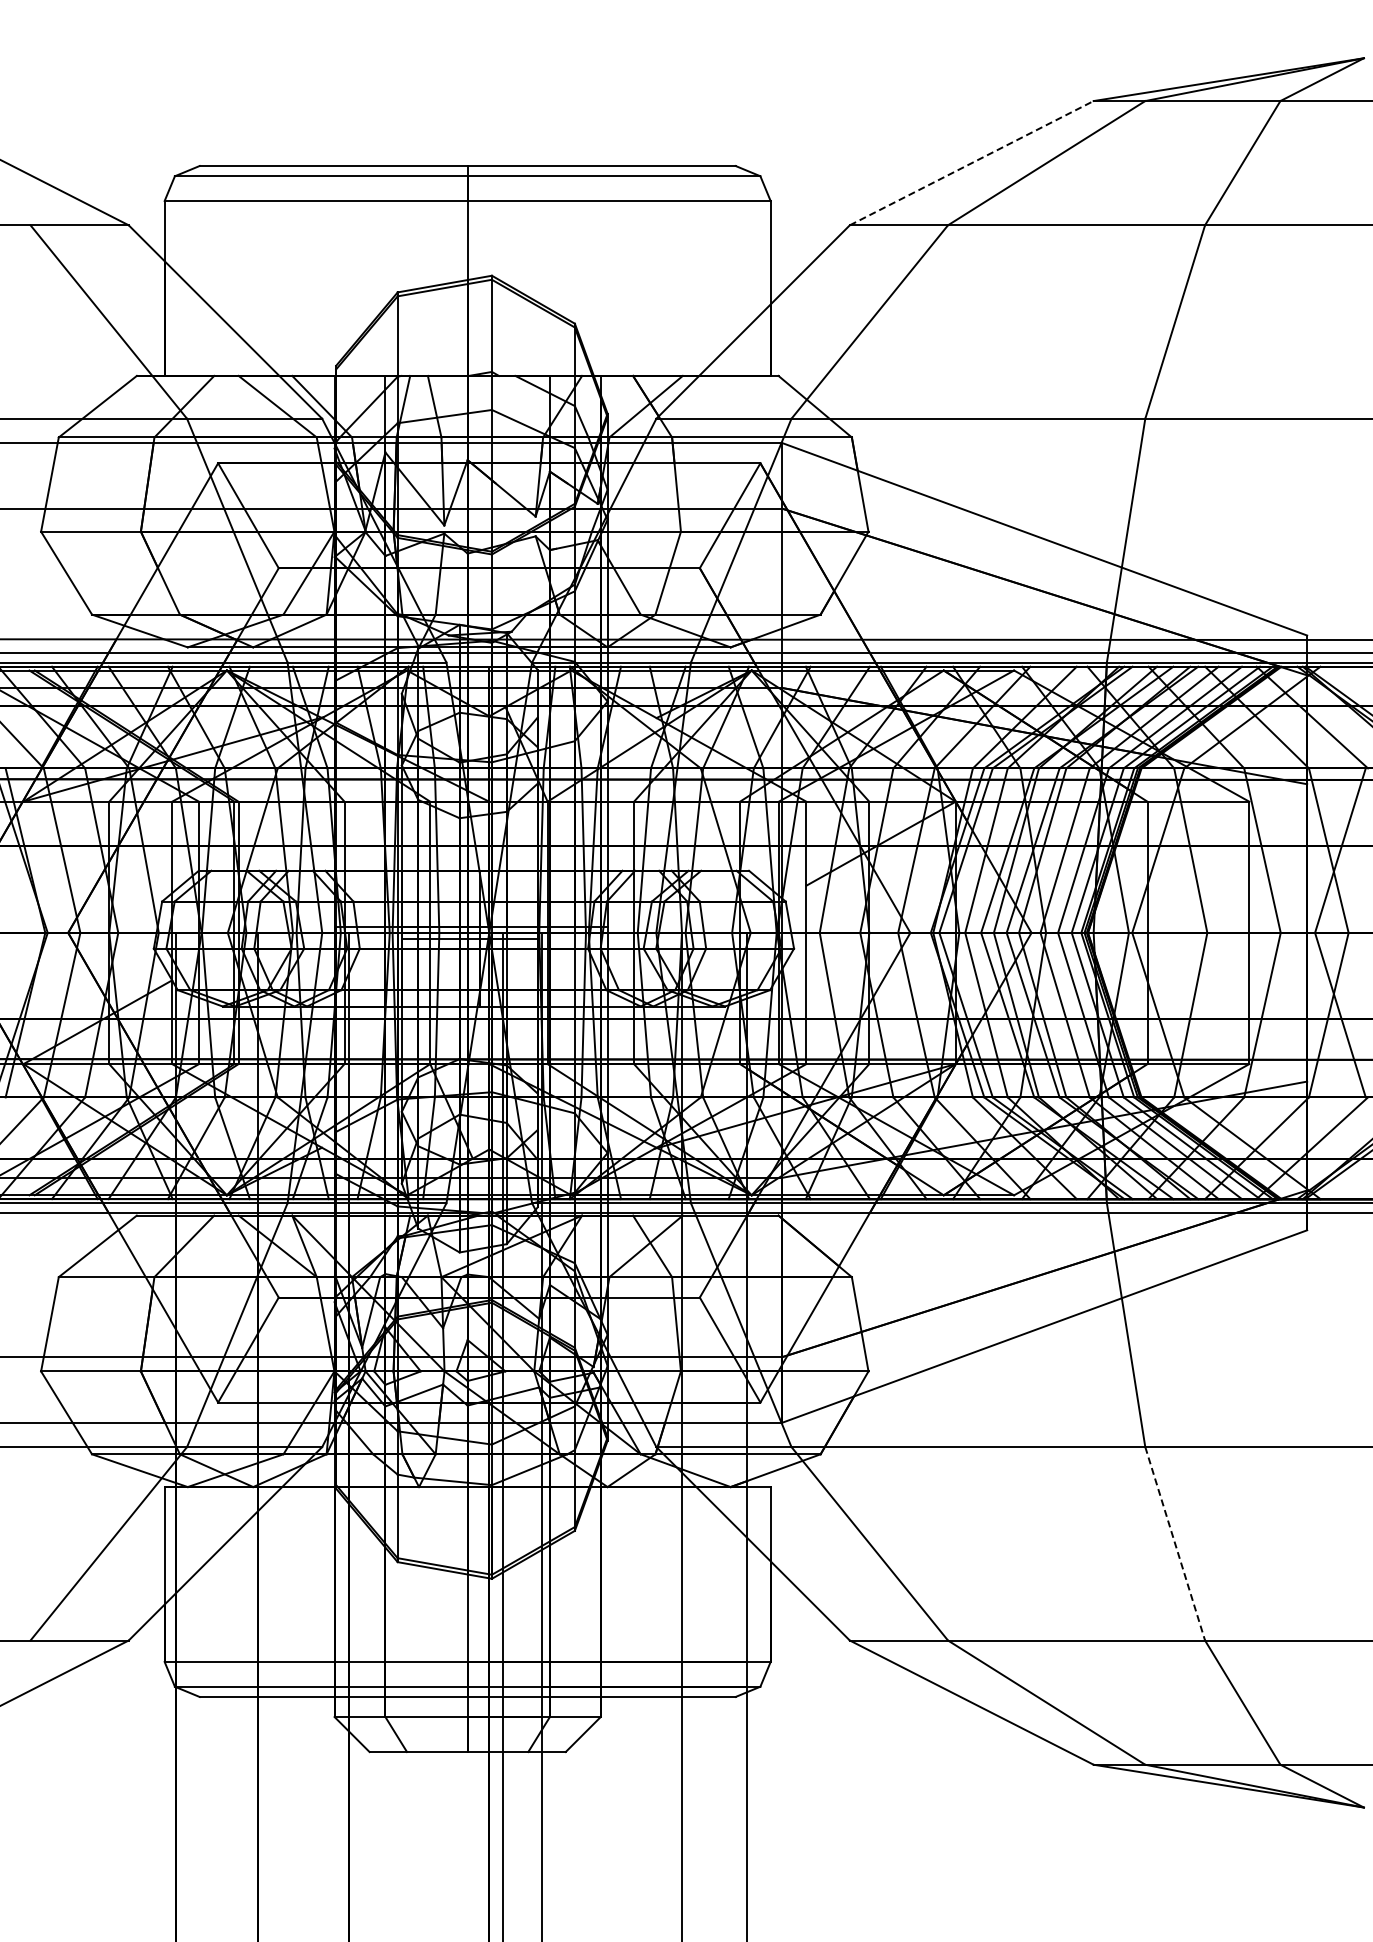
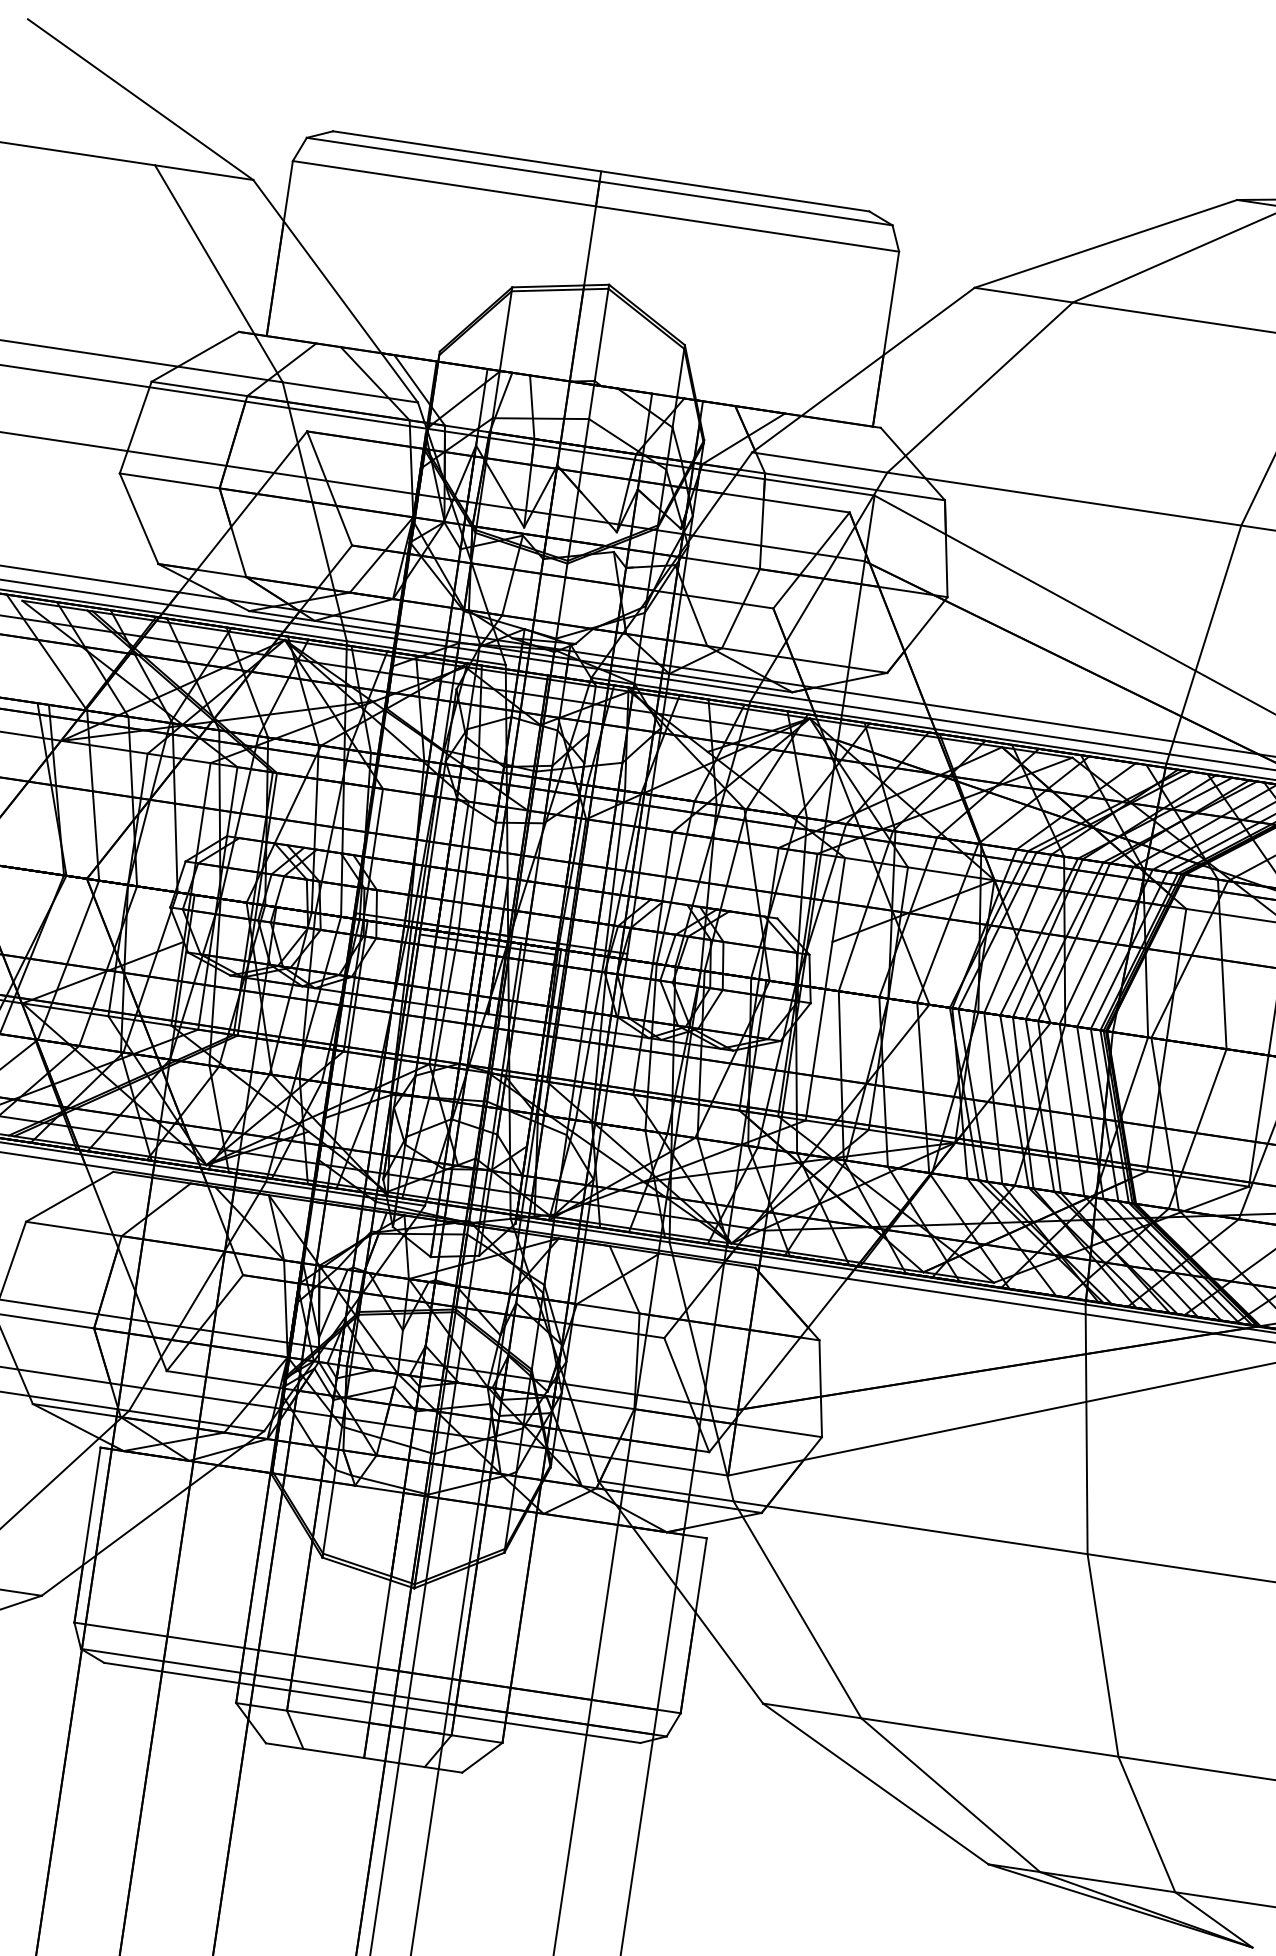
line: (971, 163) -> (1105, 244), dashed -> solid
line: (1175, 1544) -> (1103, 1656), dashed -> solid

